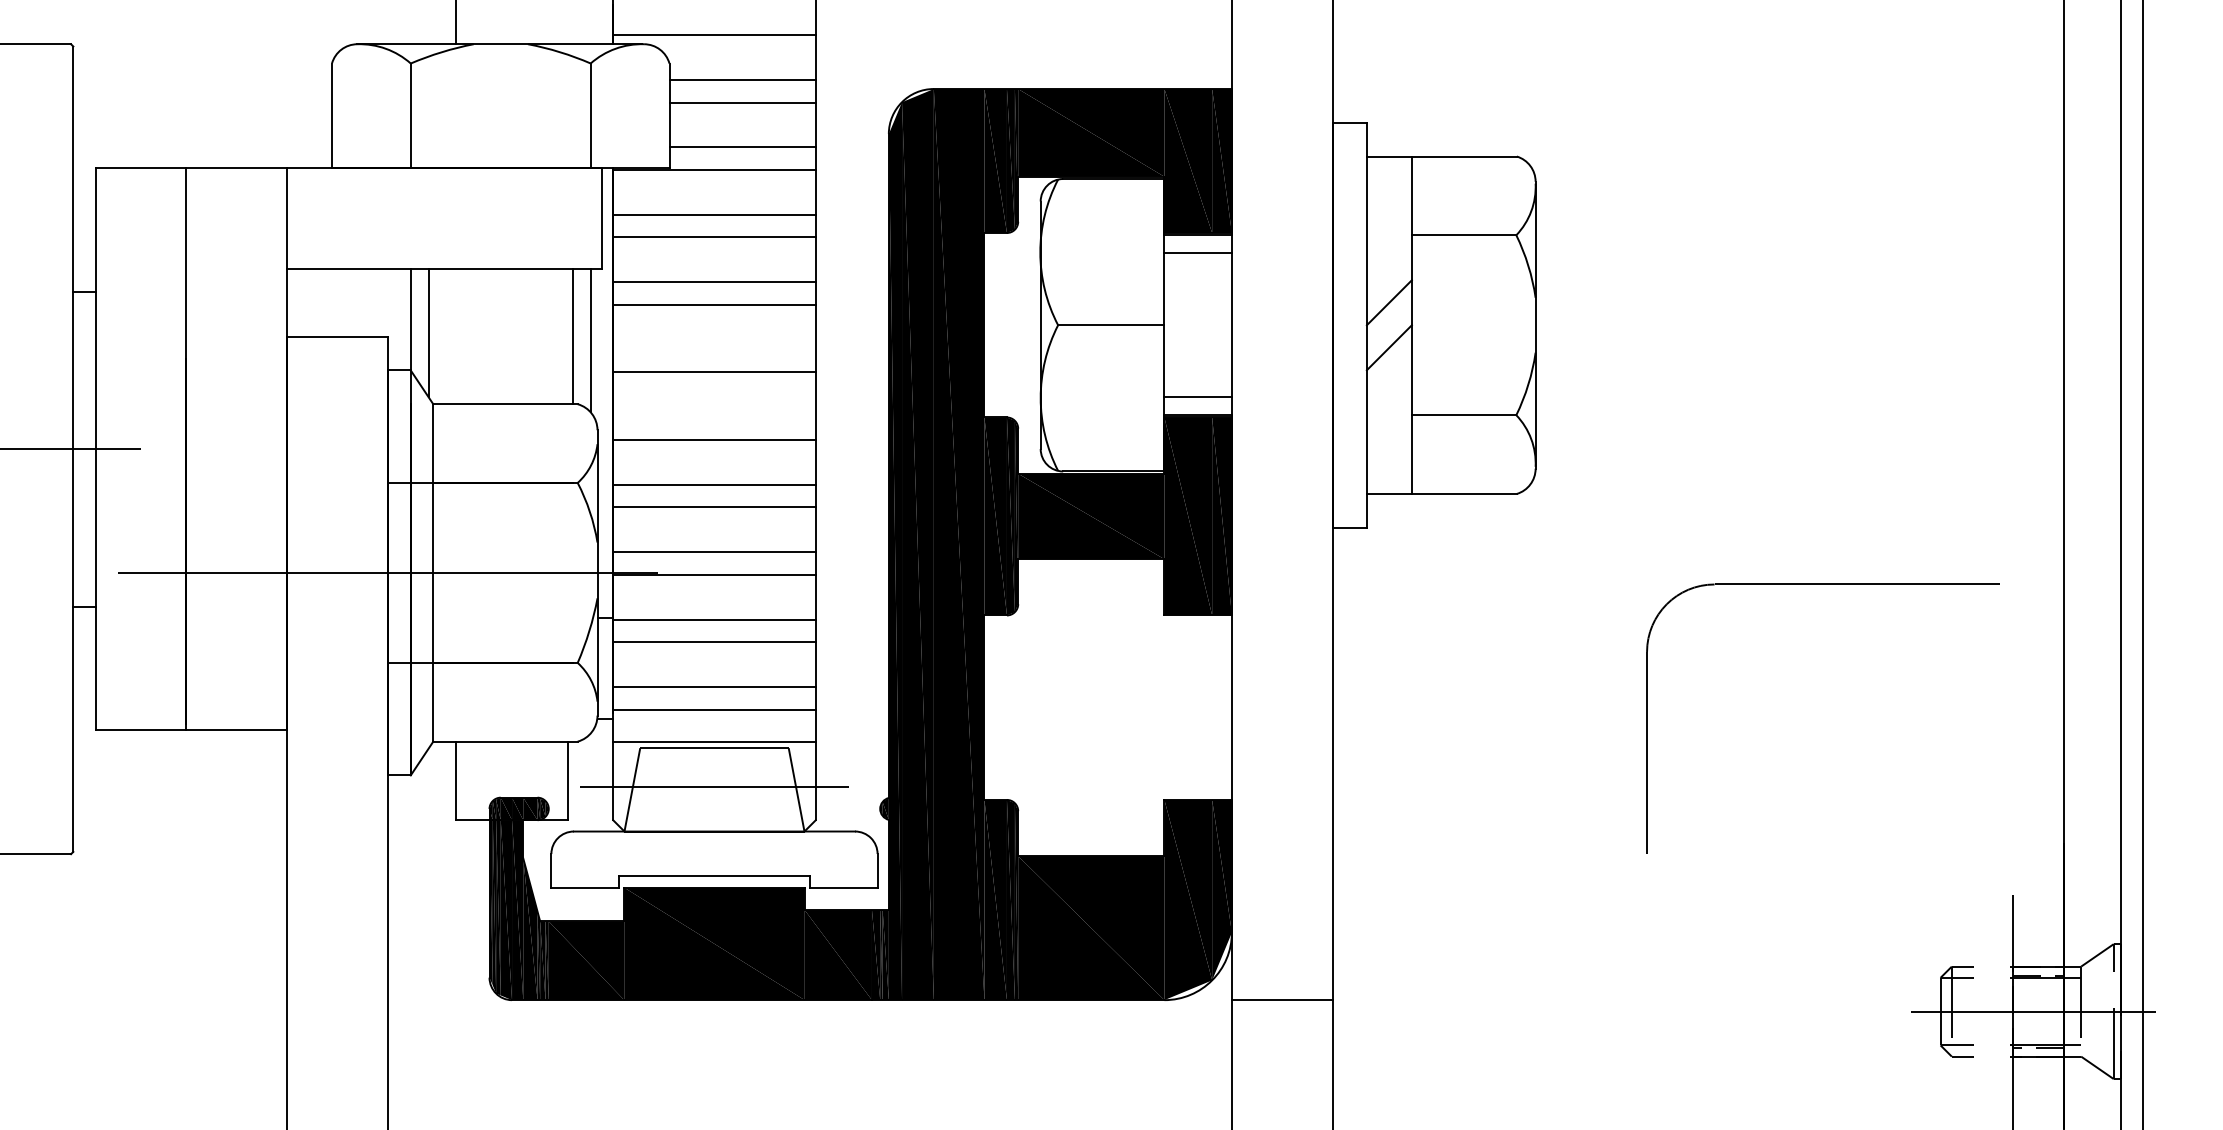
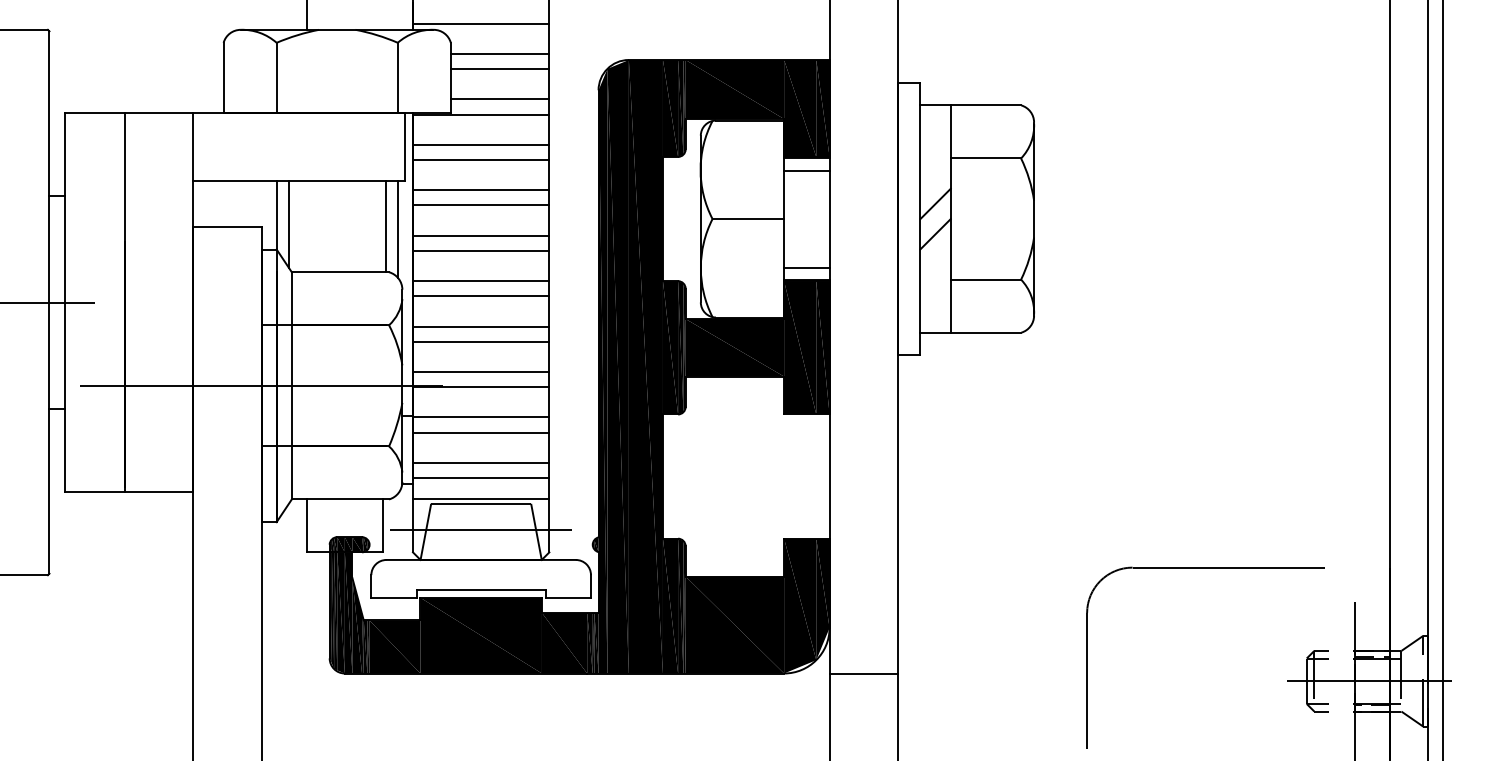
line: (714, 349) -> (481, 235), added
line: (714, 417) -> (481, 281), added
part: (1822, 585) -> (1205, 568), moved

